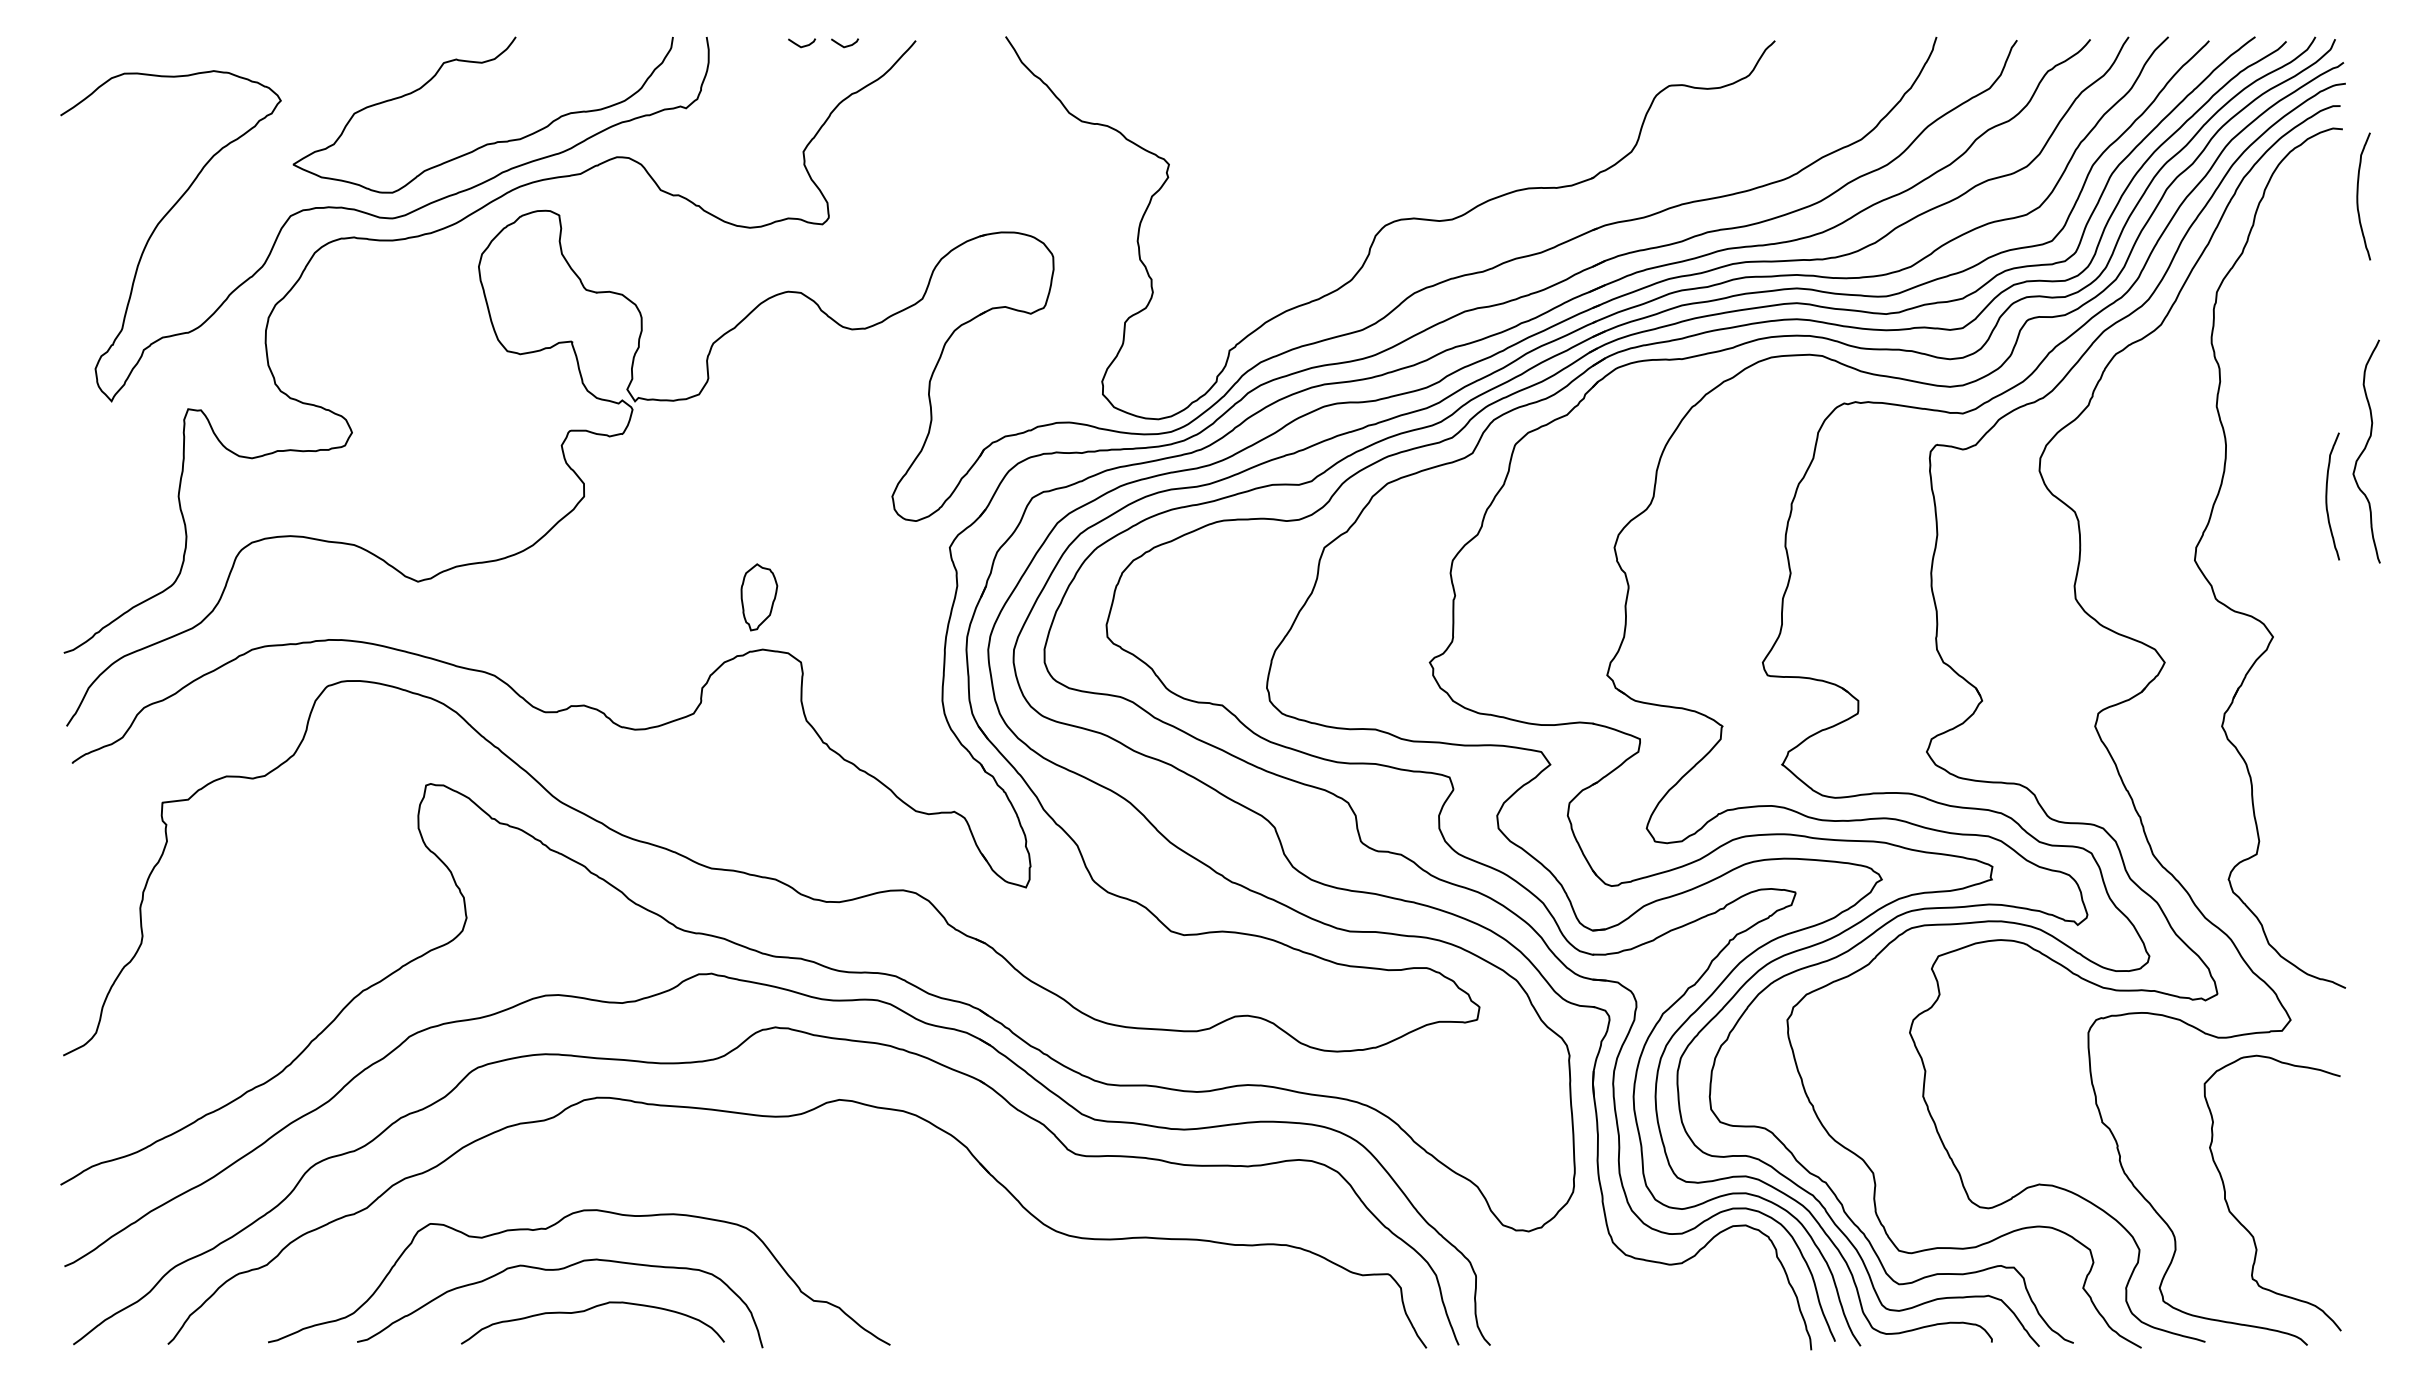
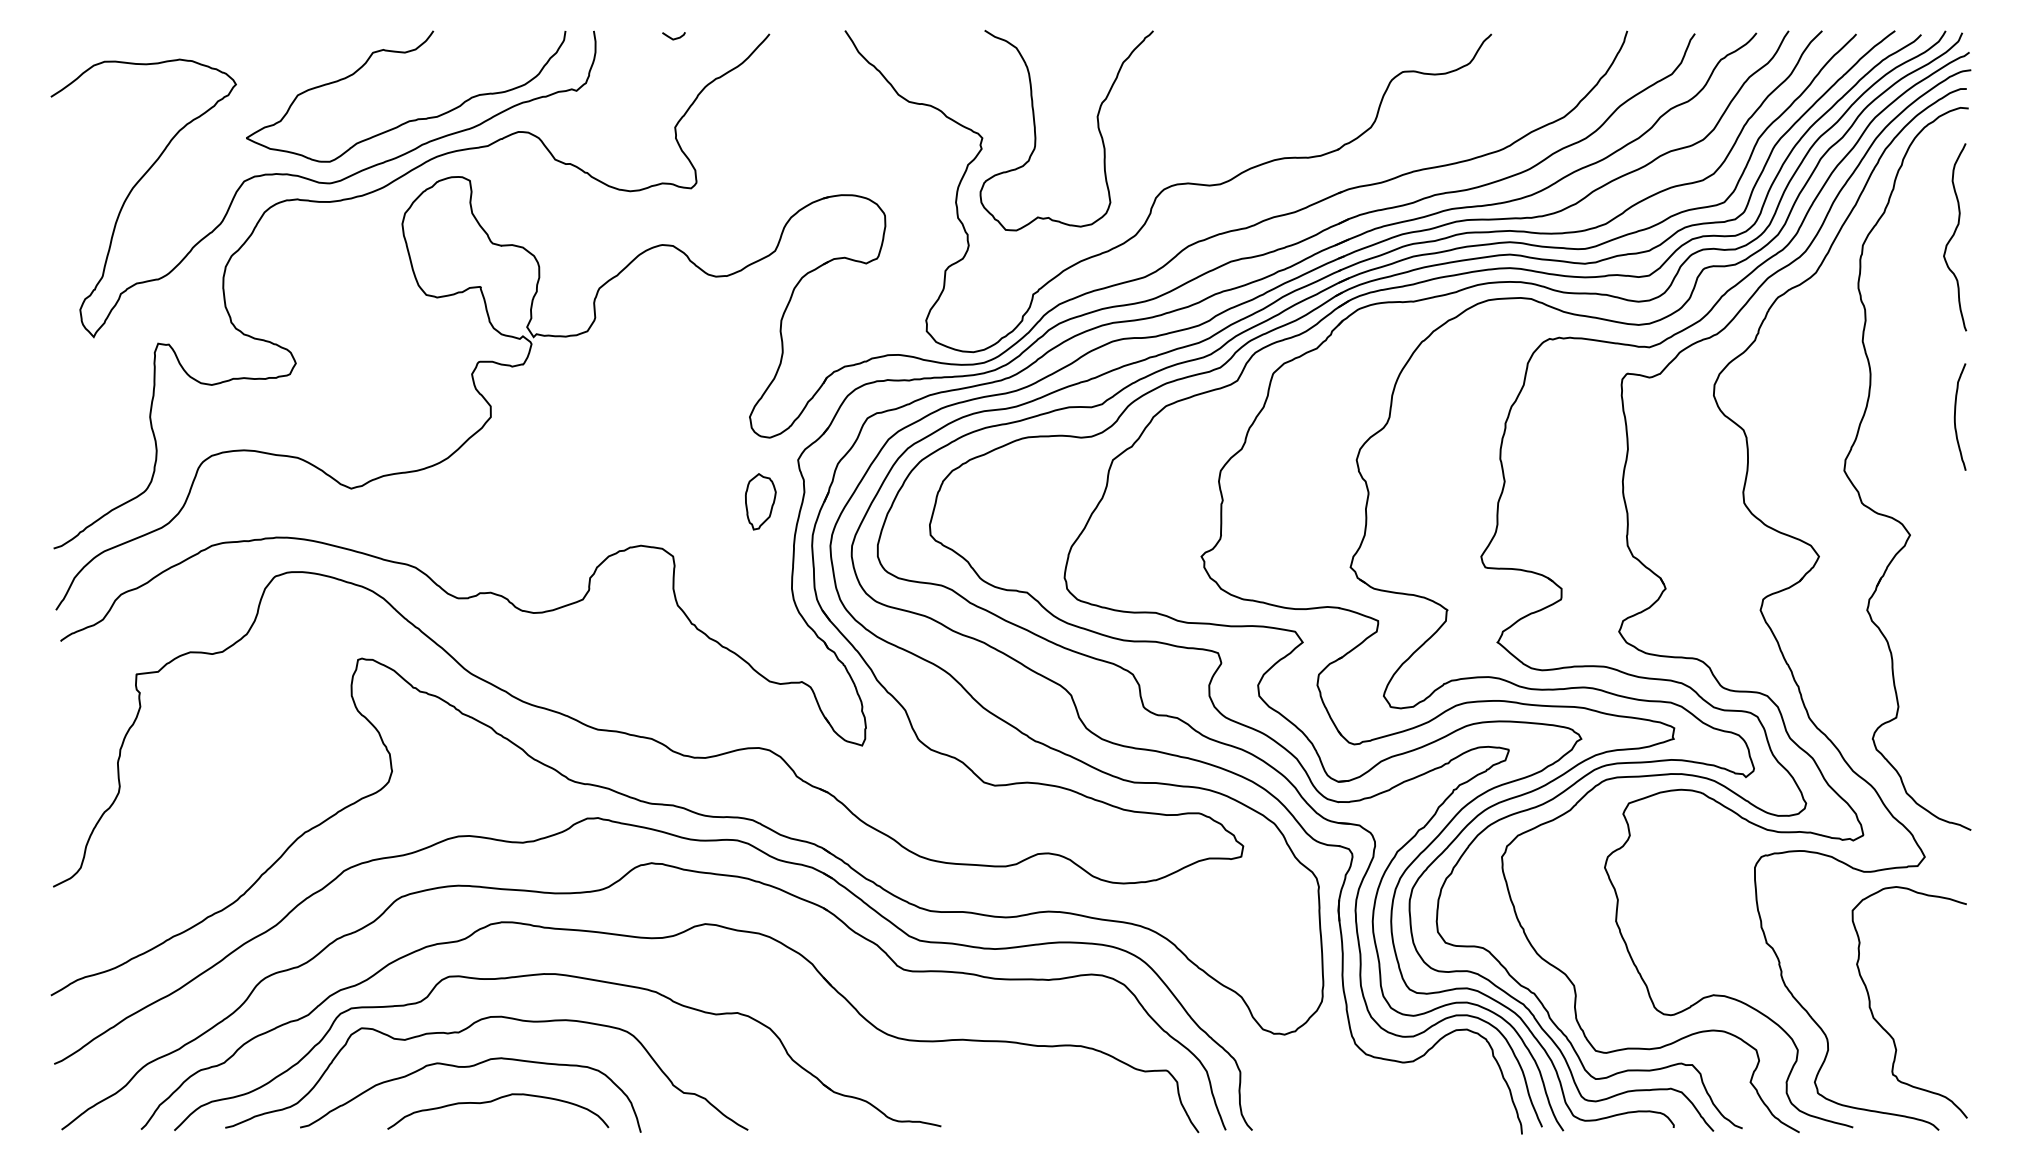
curve: (846, 45) -> (711, 38), removed
curve: (1232, 155) -> (1035, 130), added
curve: (2358, 196) -> (1981, 164), removed
curve: (2364, 451) -> (1953, 237), moved
part: (759, 597) -> (760, 501), moved
part: (675, 1162) -> (567, 976), added

